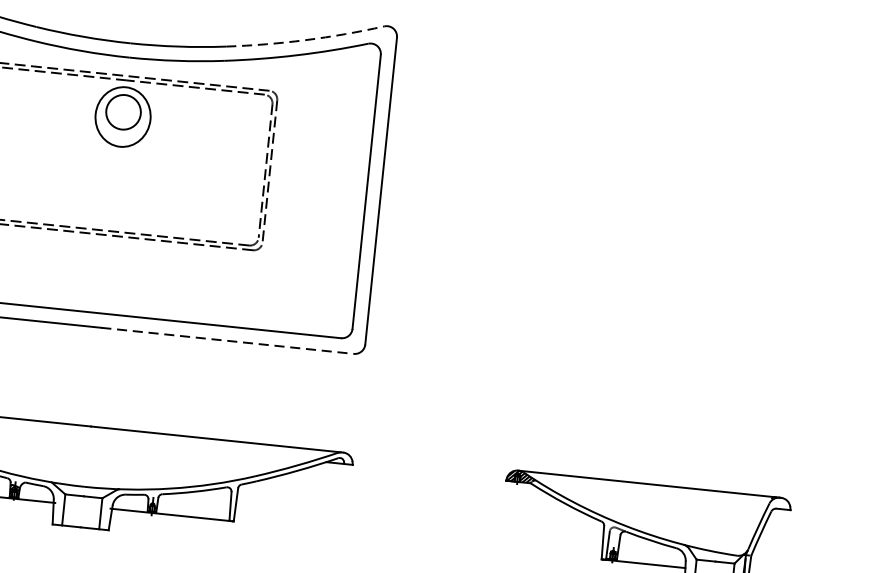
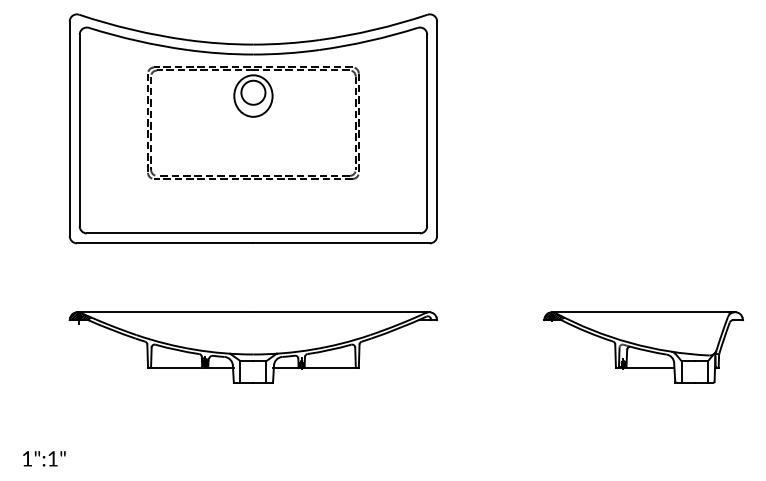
arc: (306, 39) -> (374, 29), dashed -> solid
line: (228, 341) -> (342, 243), dashed -> solid

